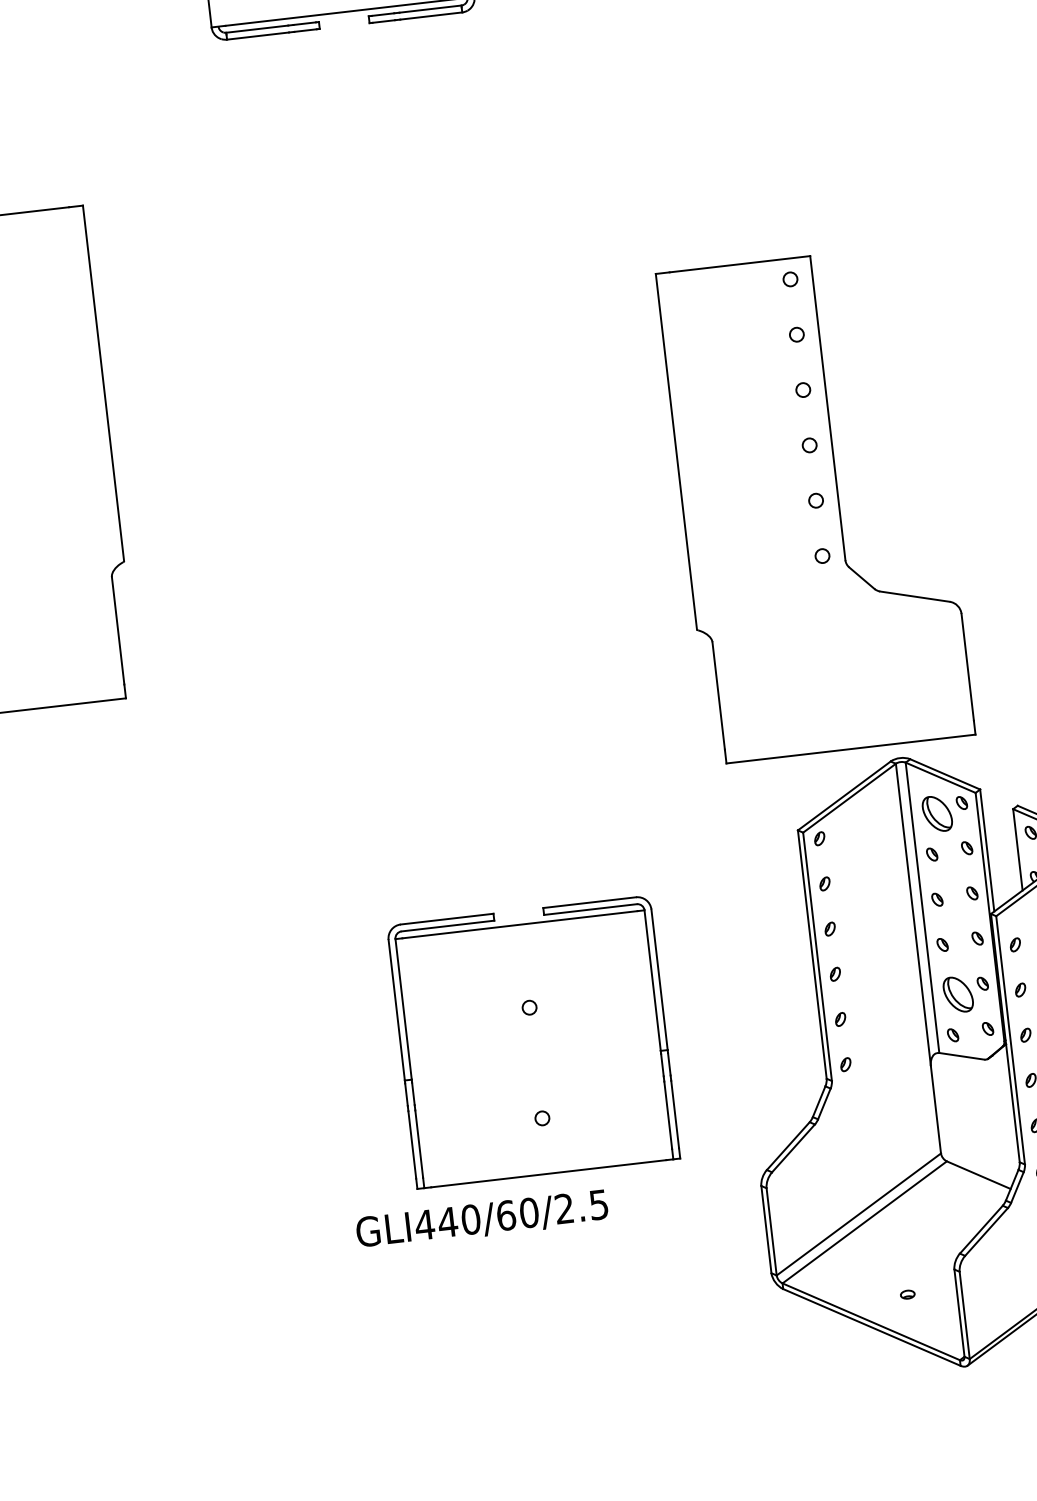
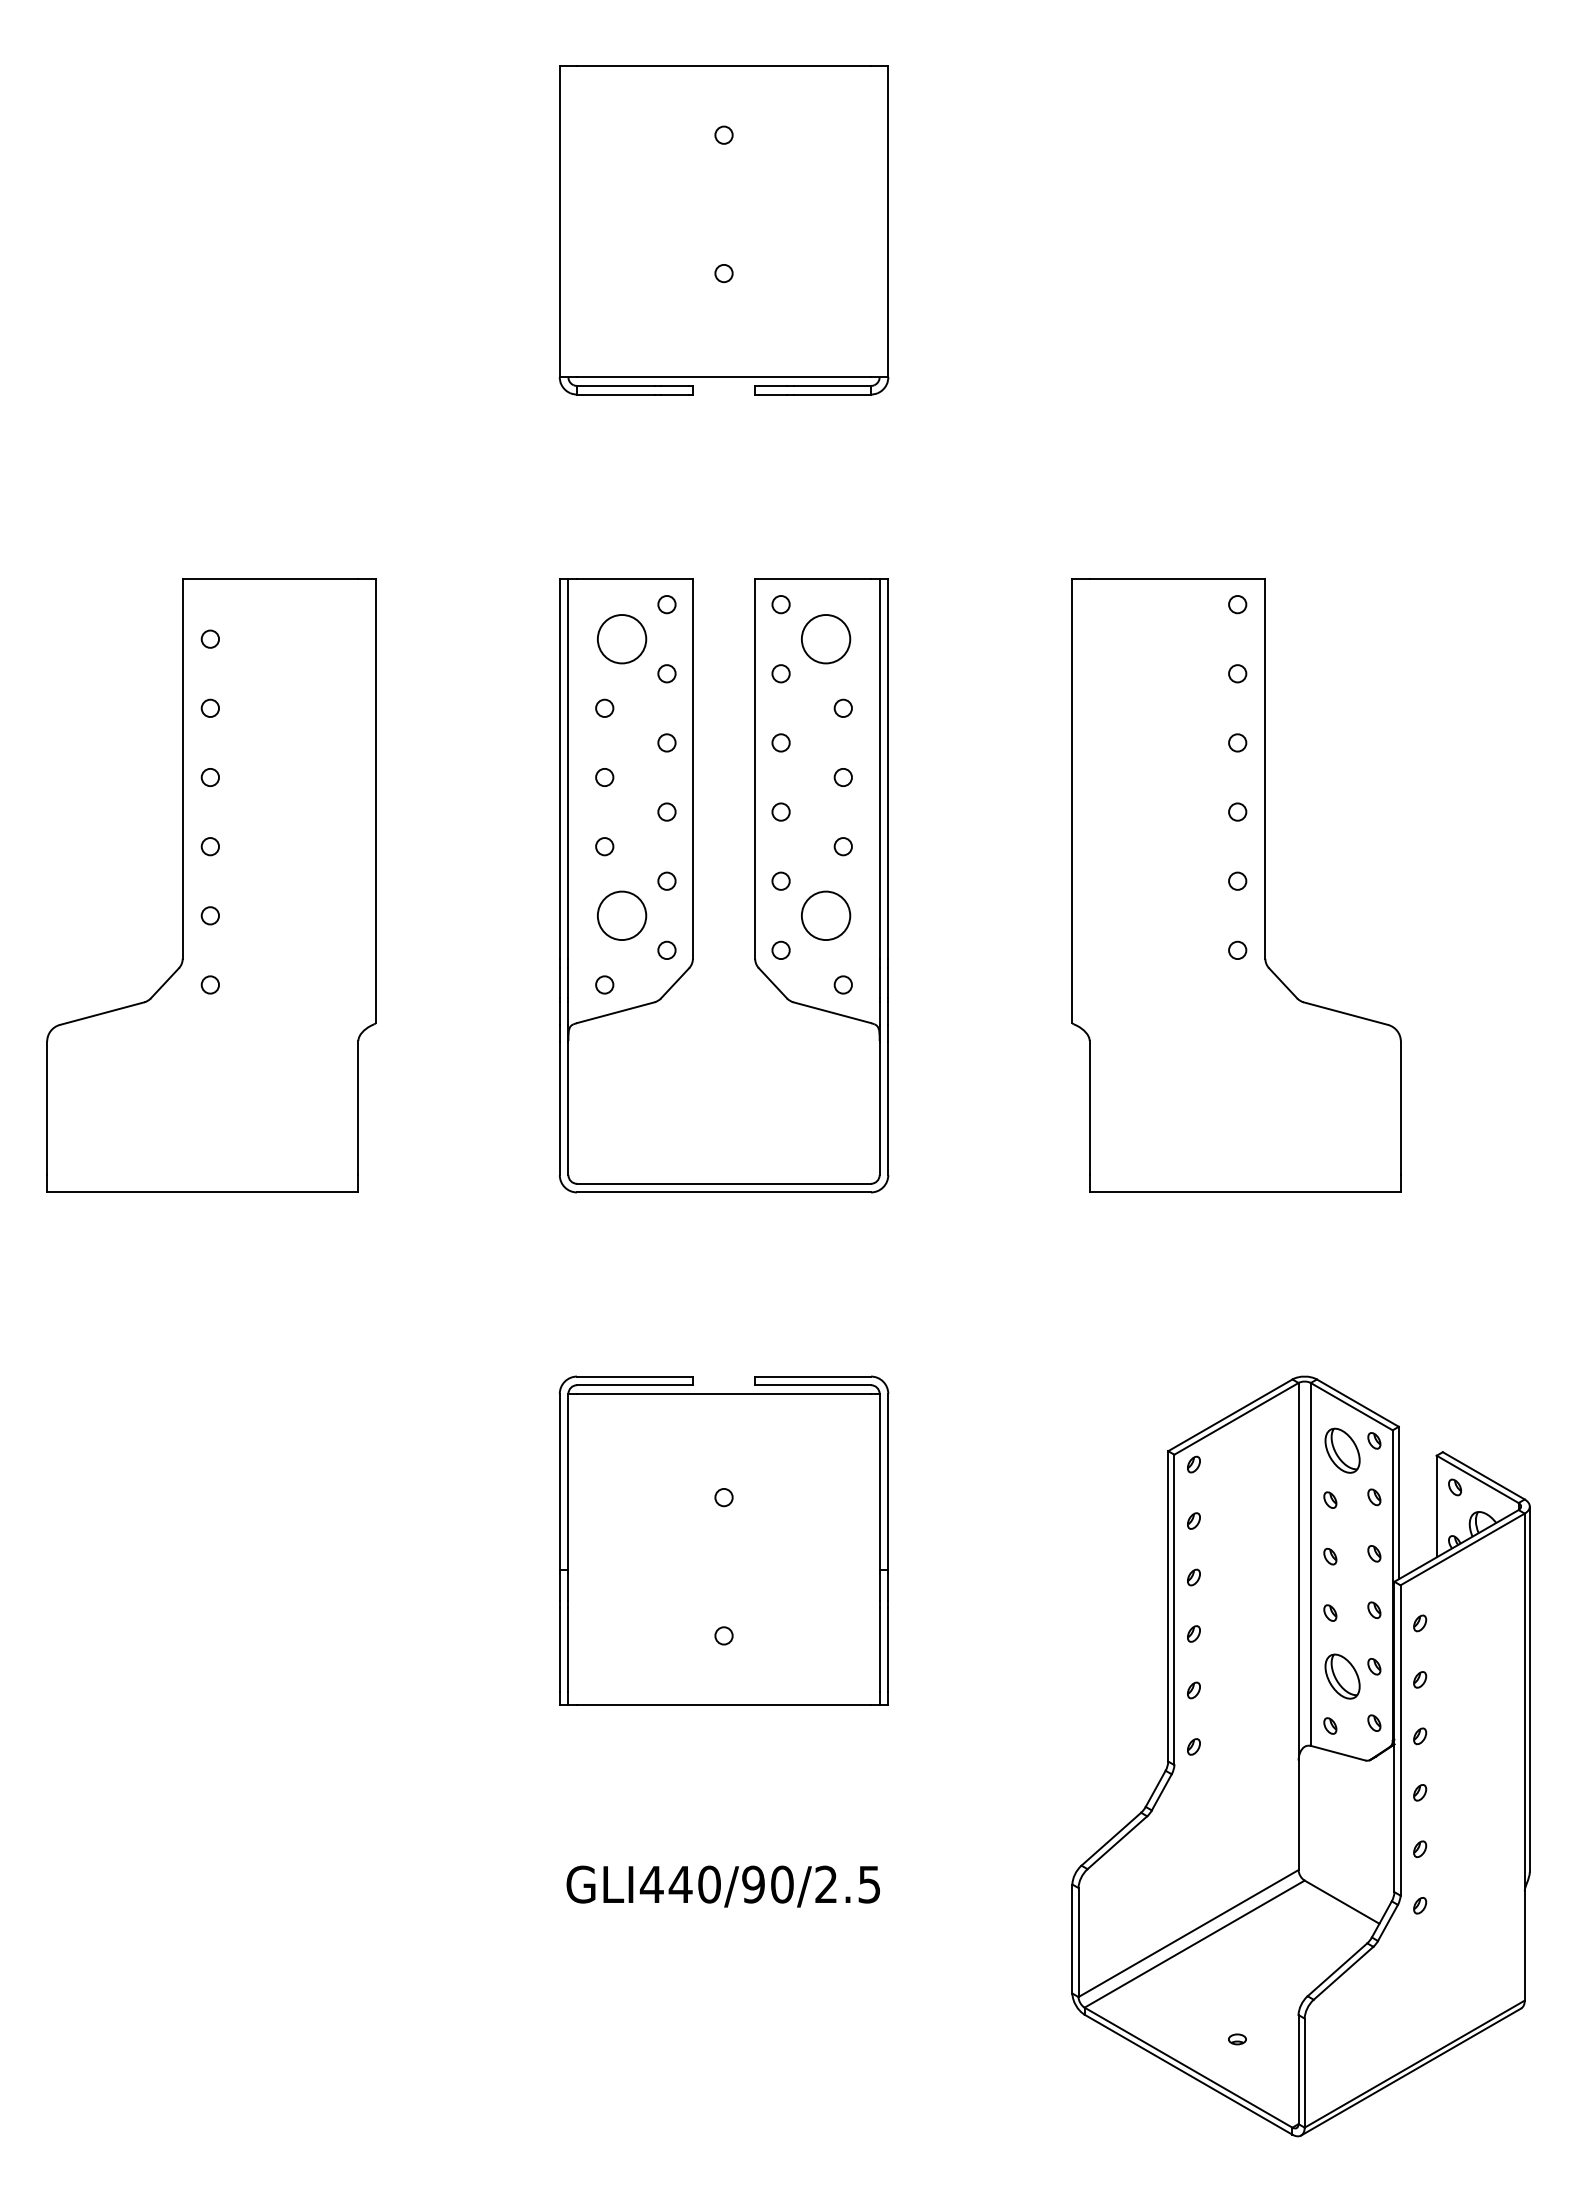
part: (414, 416) -> (754, 885), added
part: (815, 504) -> (1236, 885), moved
part: (533, 1042) -> (724, 1540), moved
text: (506, 1215) -> (753, 1884), GLI440/60/2.5 -> GLI440/90/2.5

